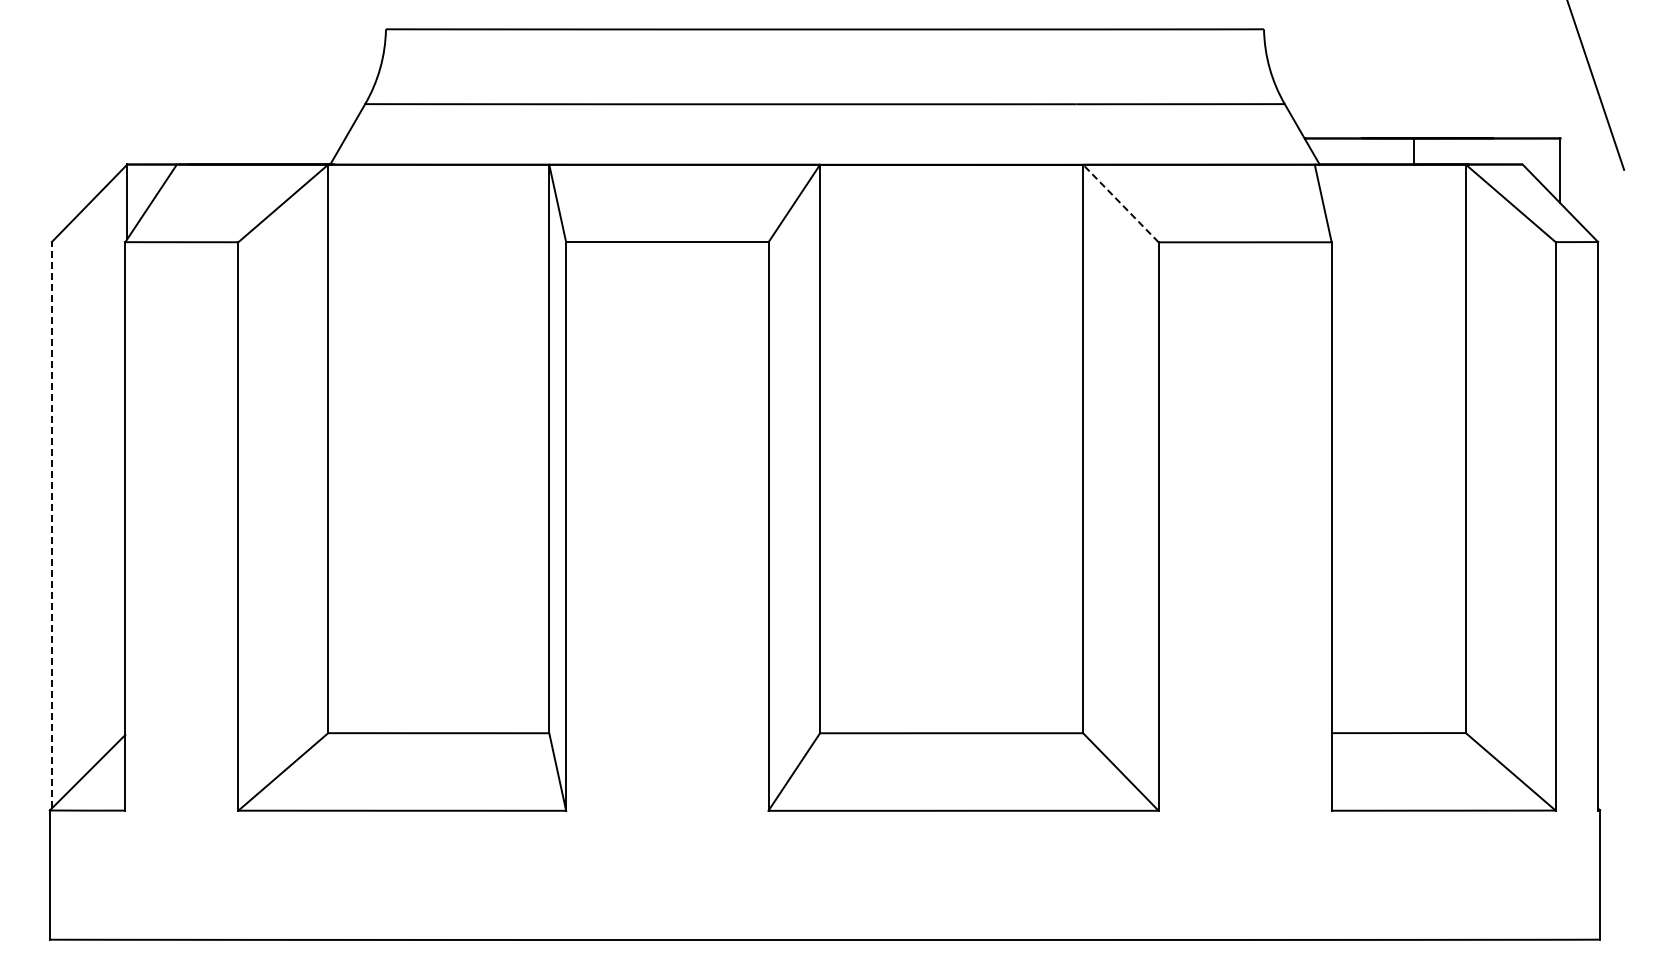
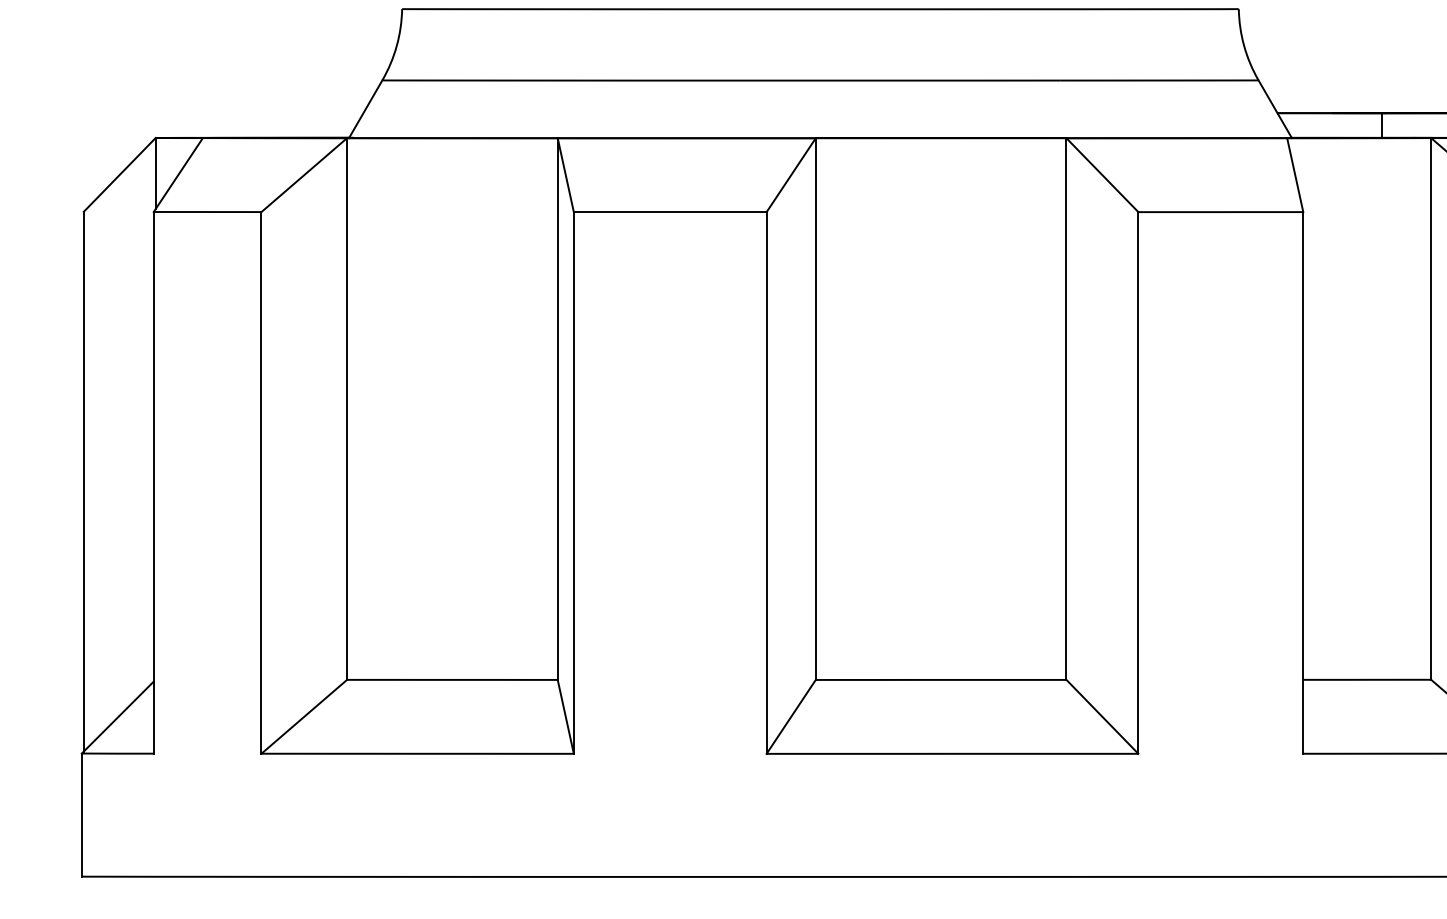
line: (1120, 203) -> (1102, 175), dashed -> solid
line: (51, 524) -> (83, 481), dashed -> solid

